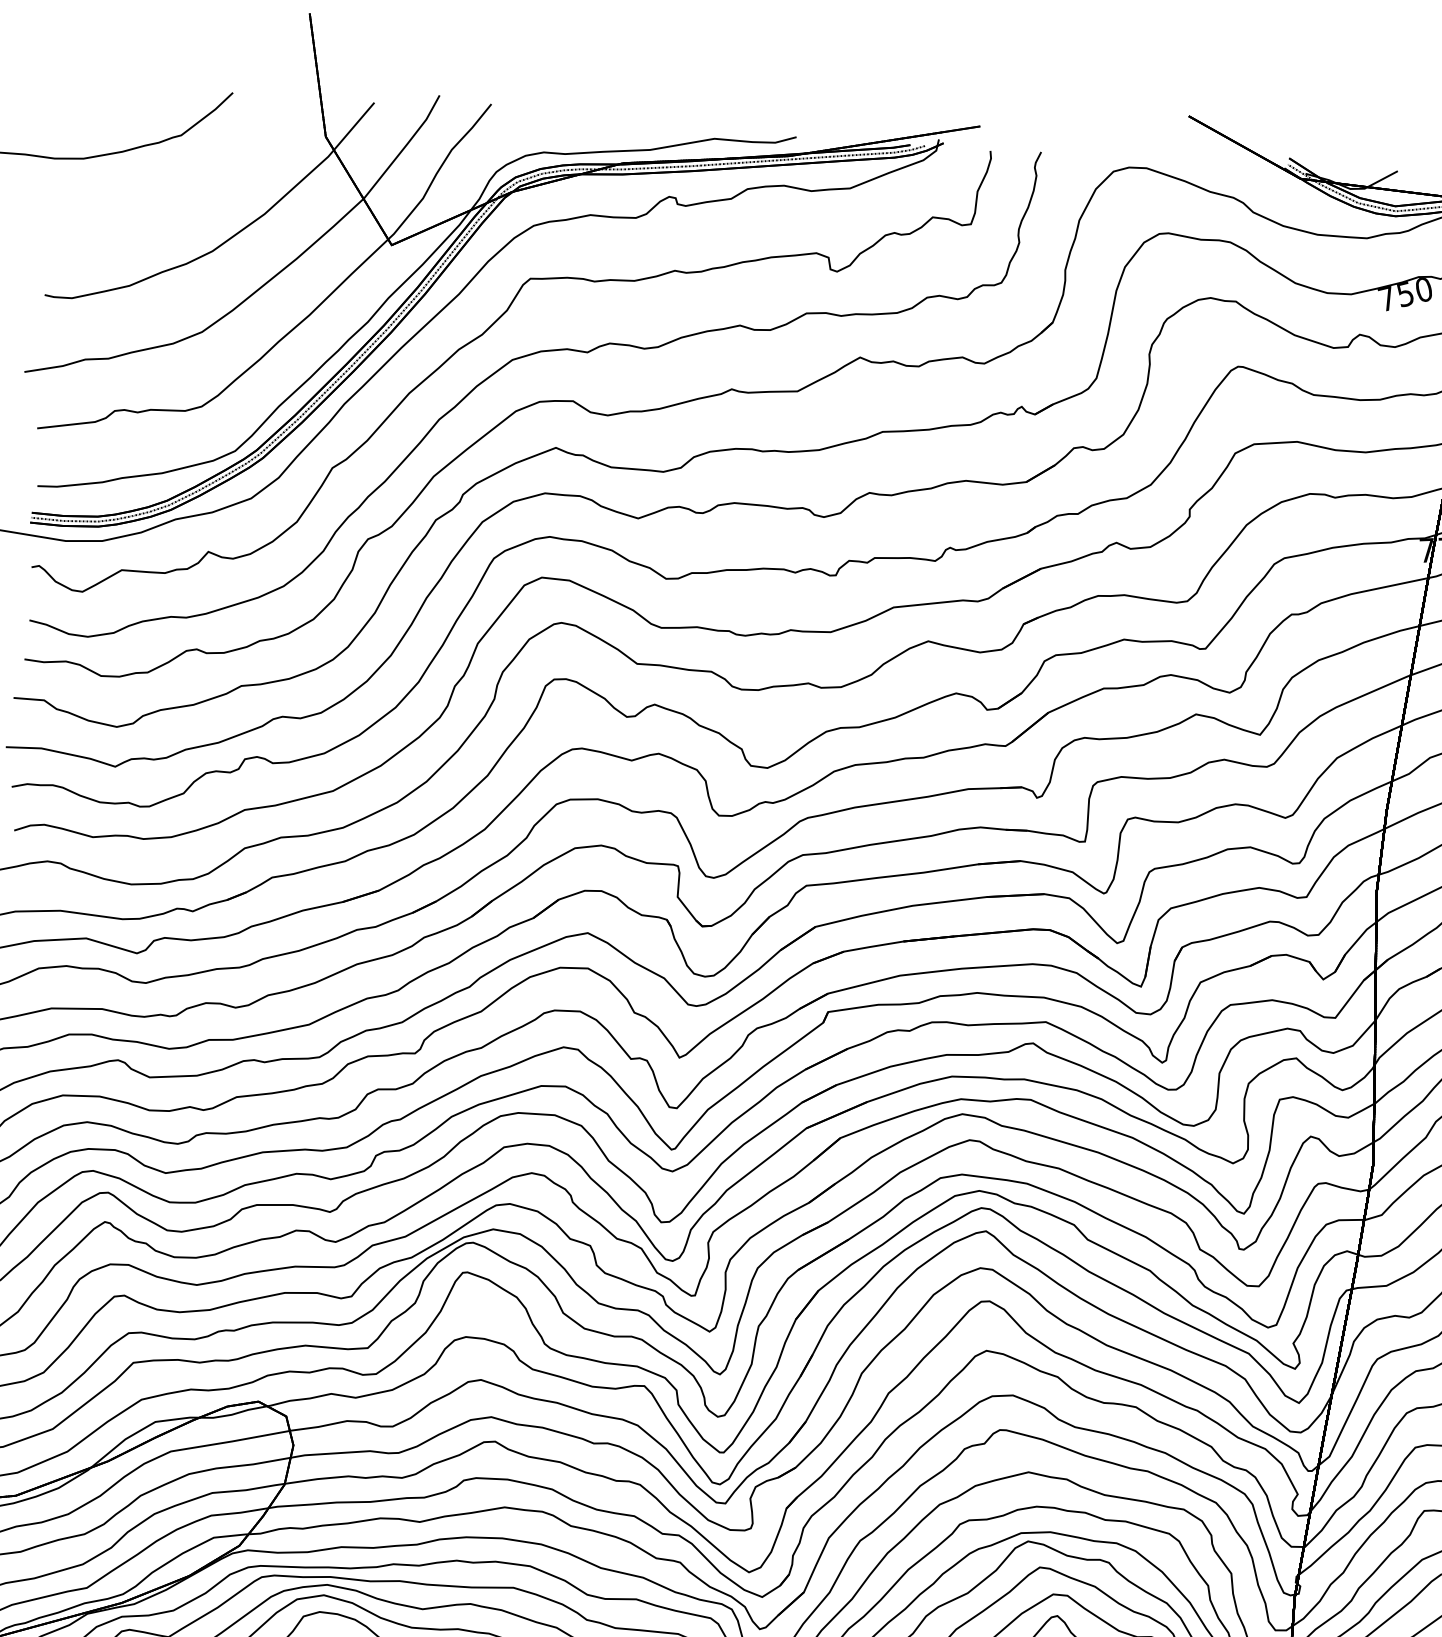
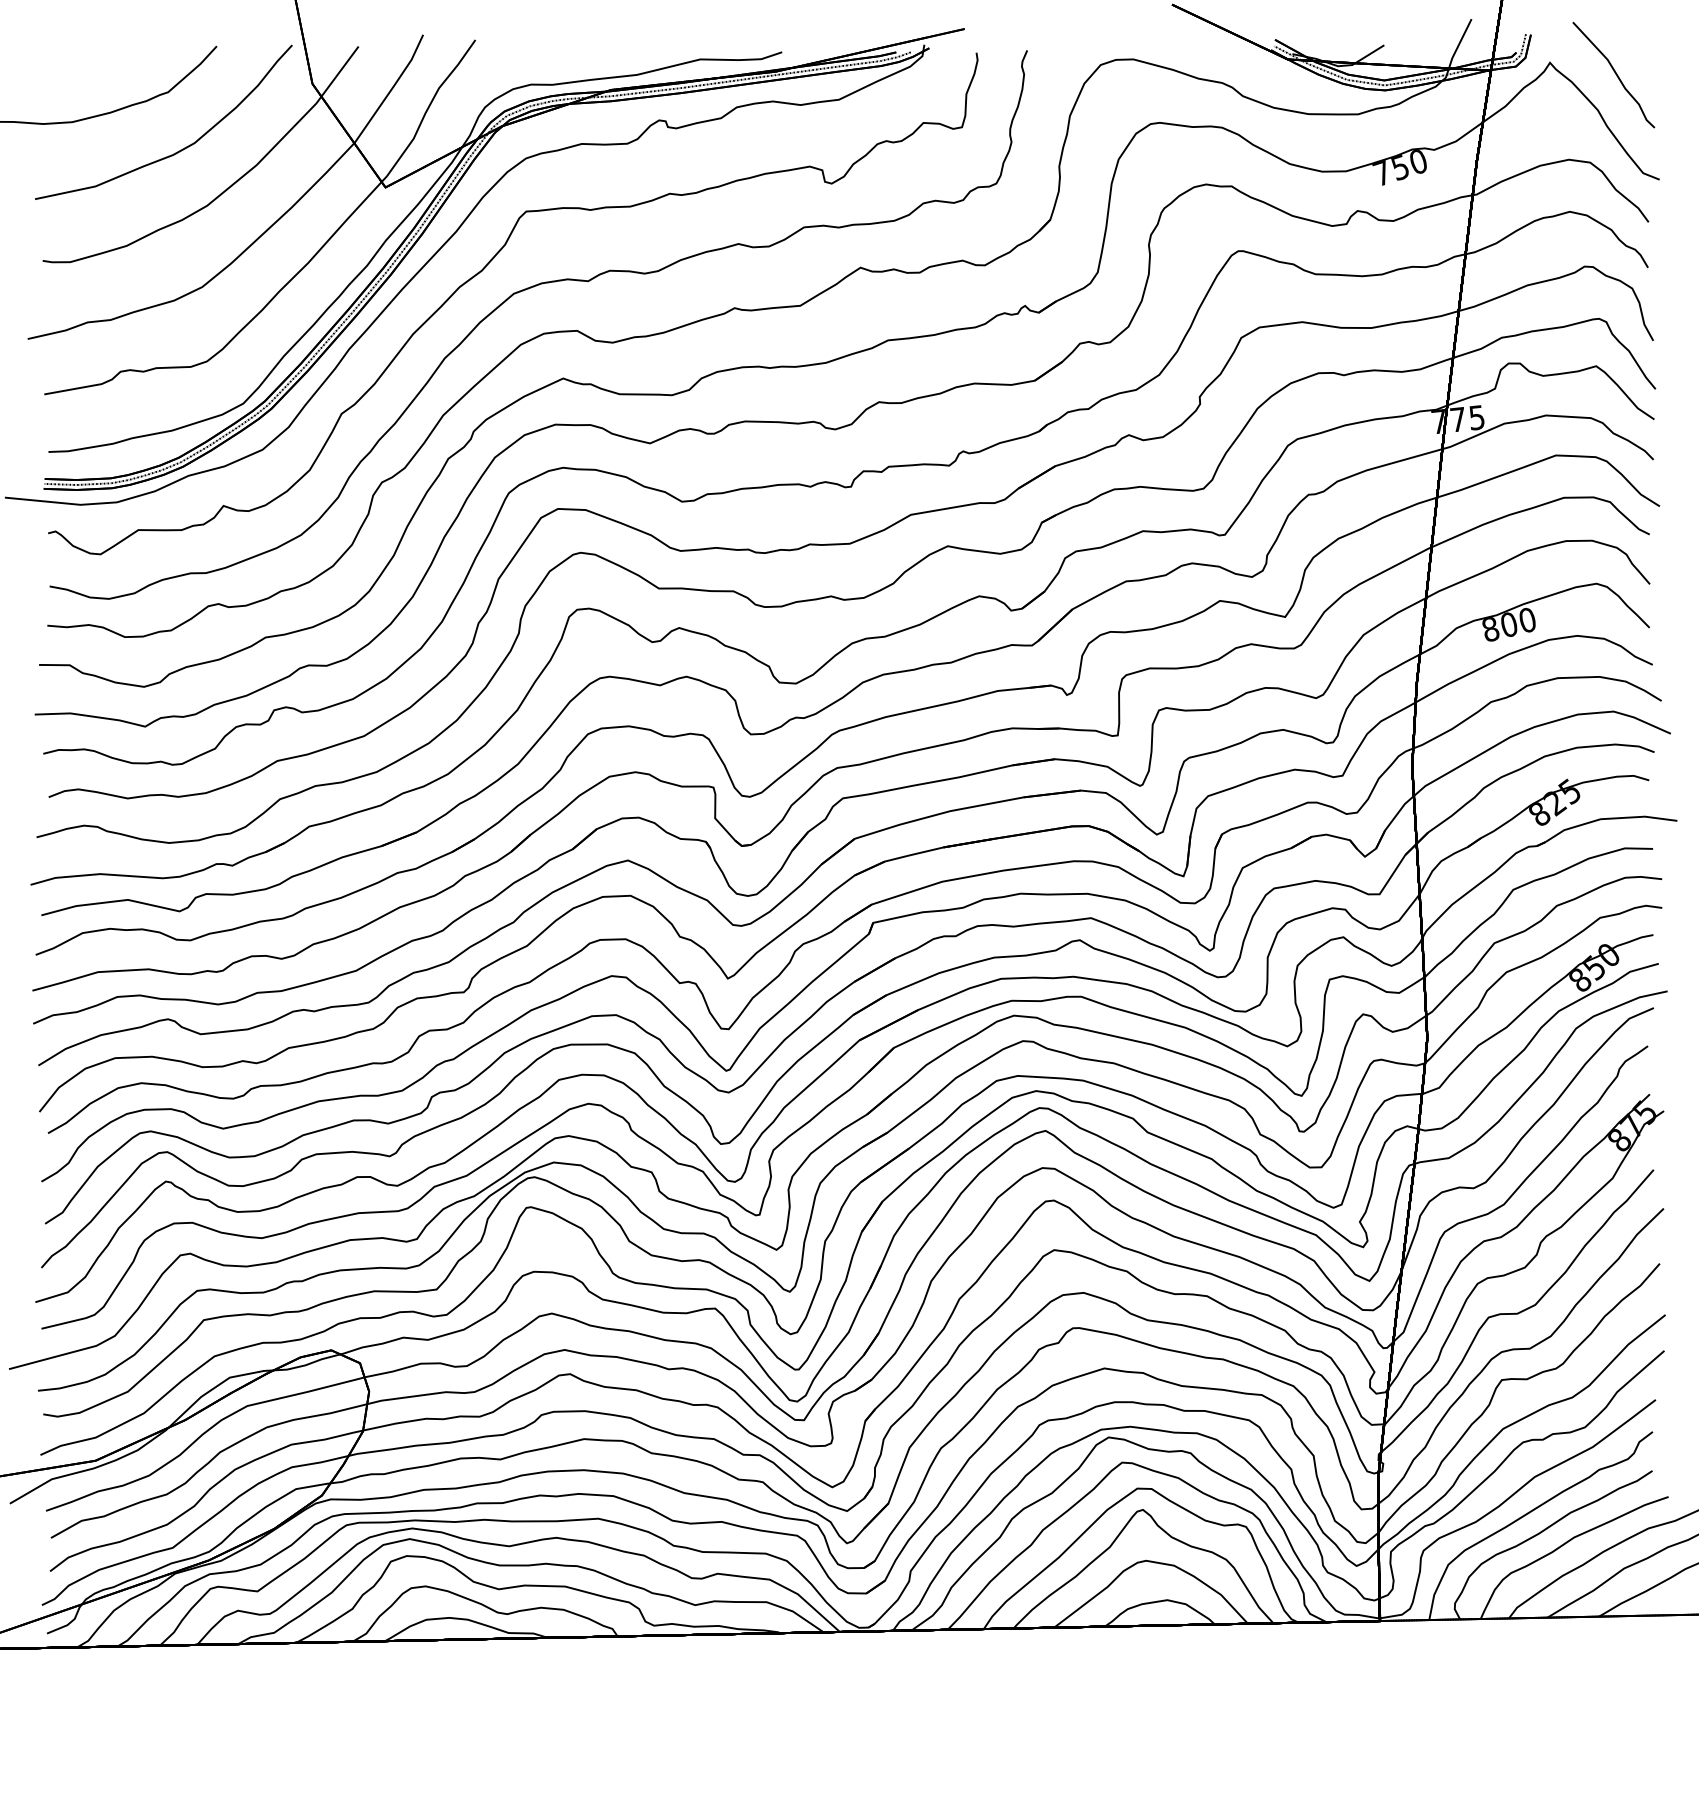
part: (189, 193) -> (180, 149), added

